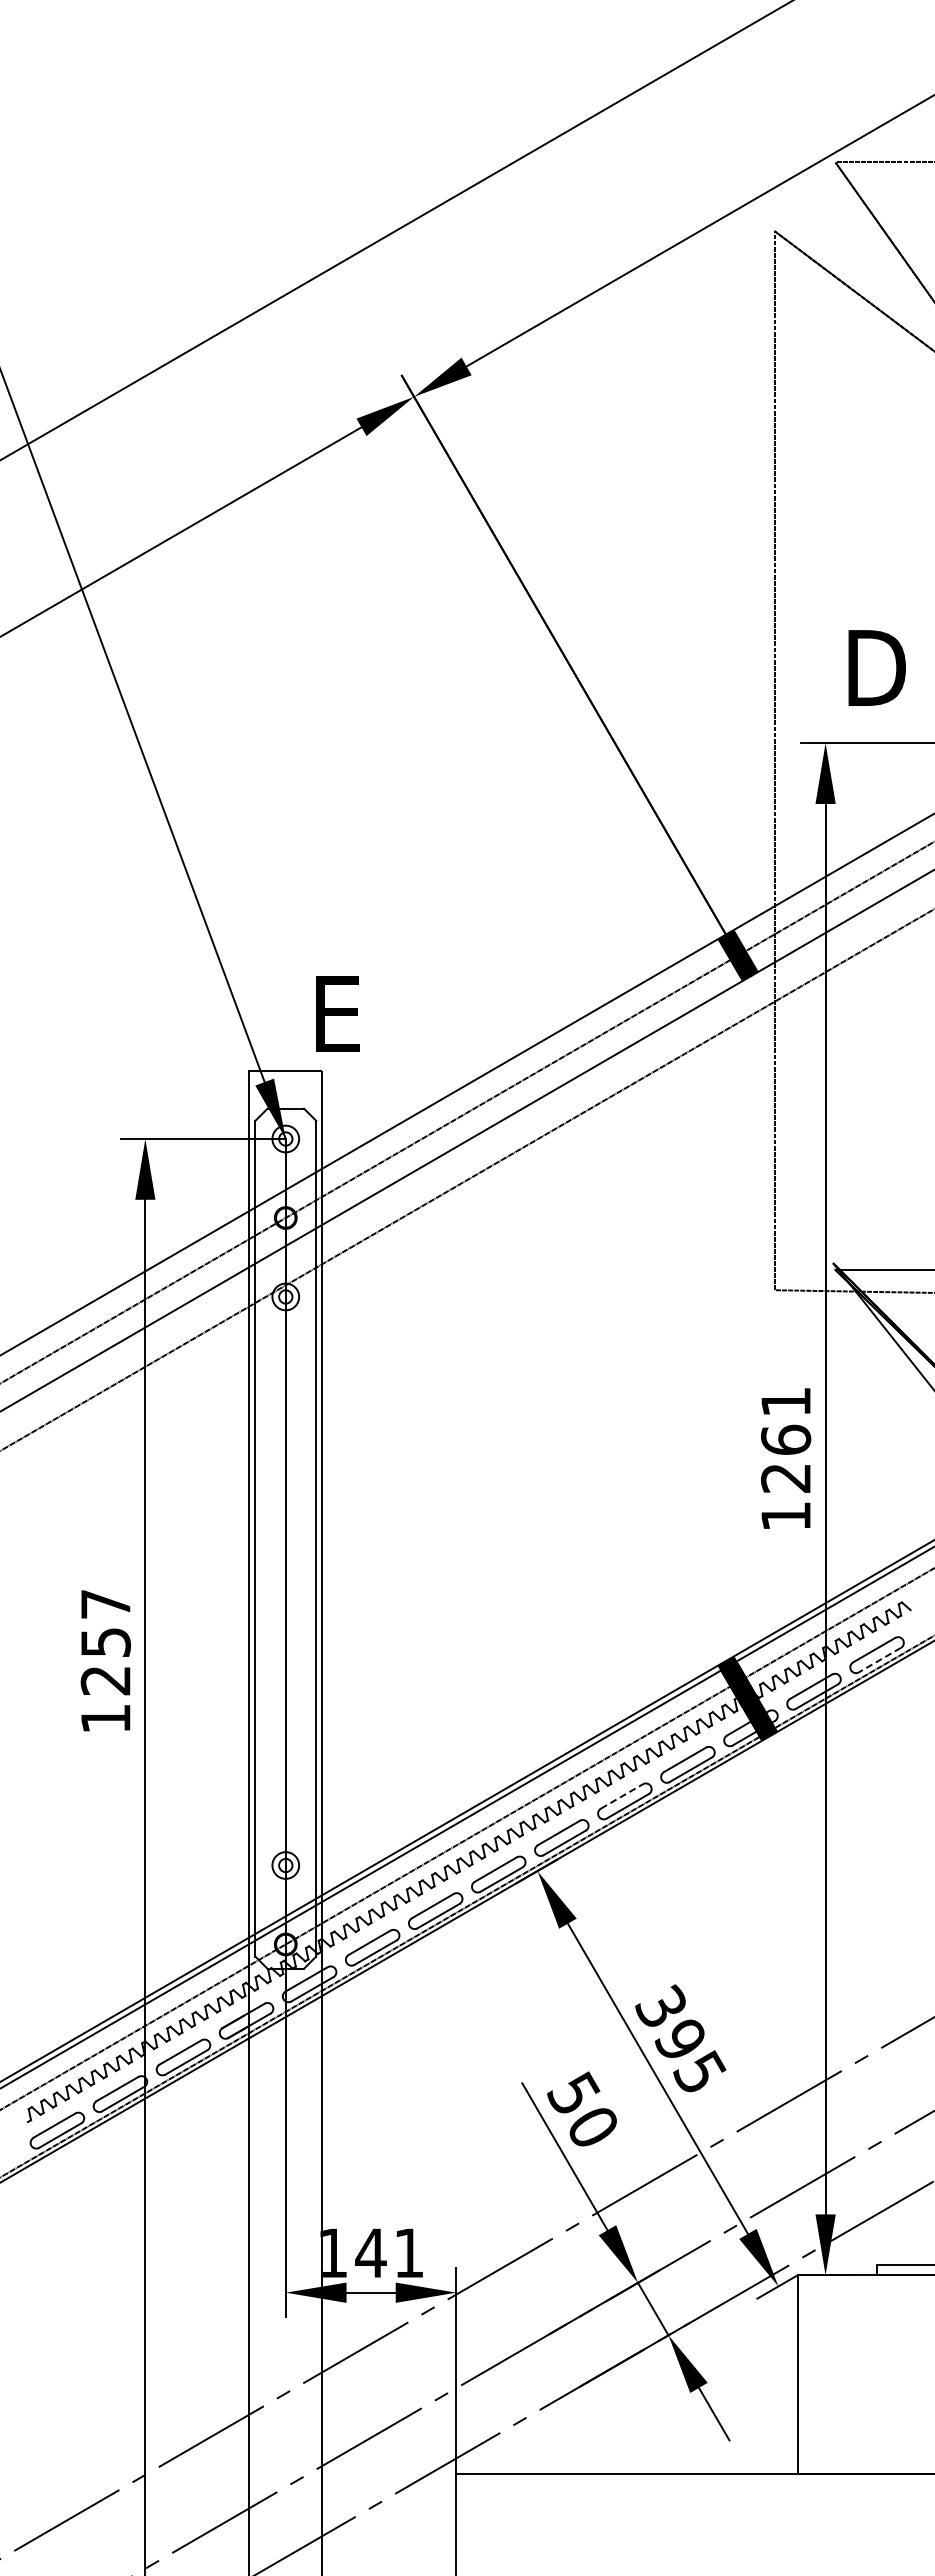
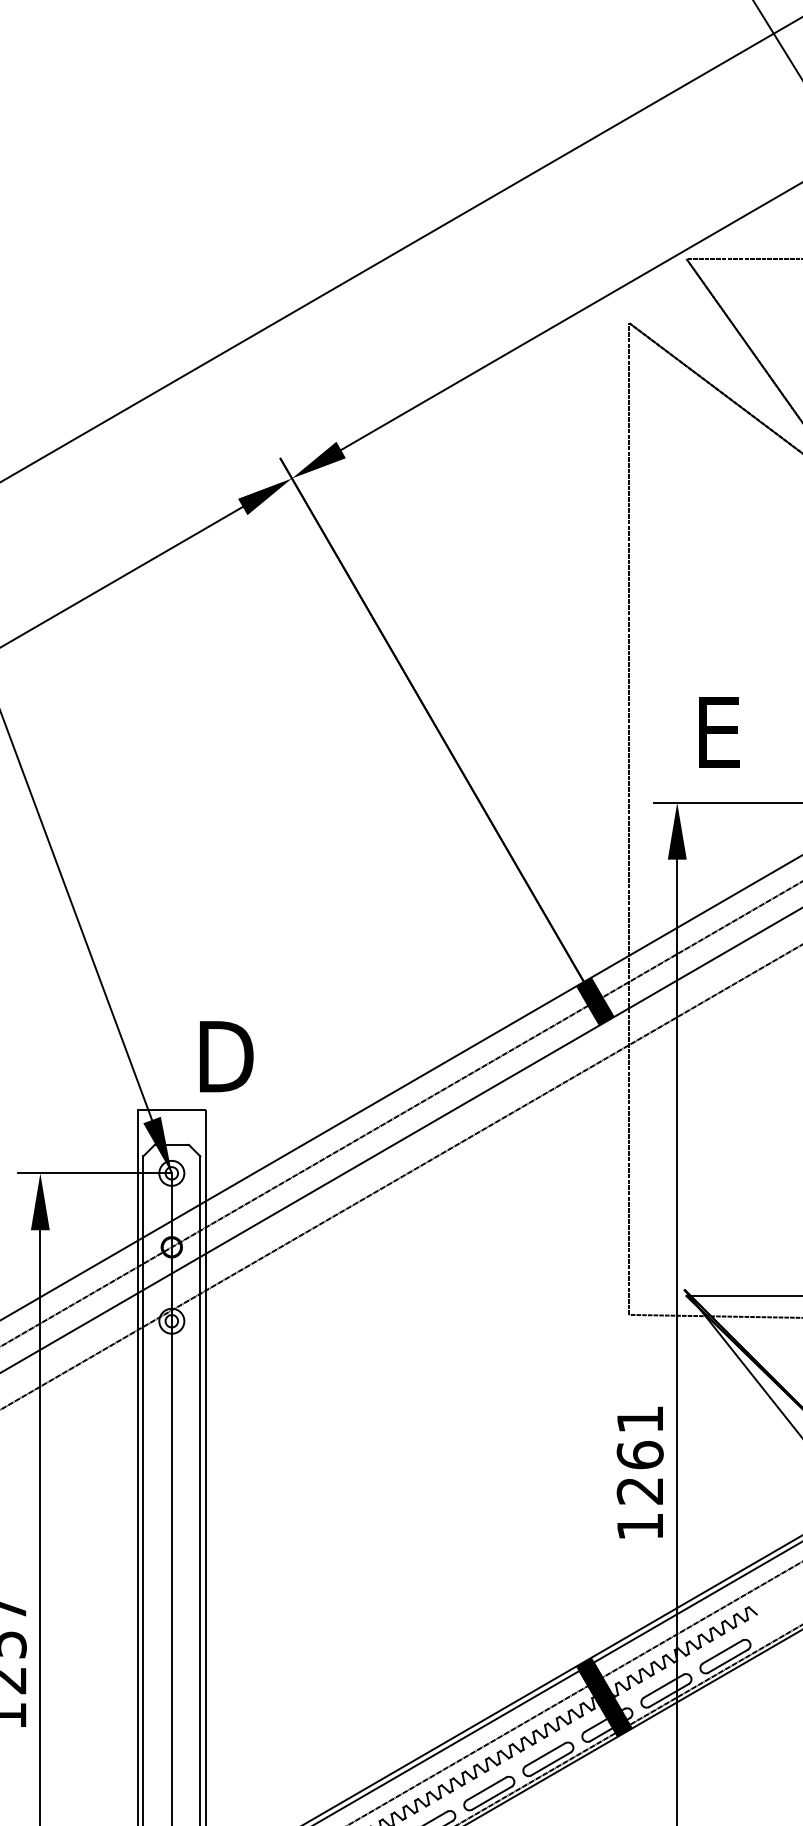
text: (876, 667) -> (724, 731), D -> E
text: (344, 1014) -> (226, 1056), E -> D
line: (879, 1660) -> (727, 1661), dashed -> solid
line: (622, 1796) -> (487, 1788), dashed -> solid

